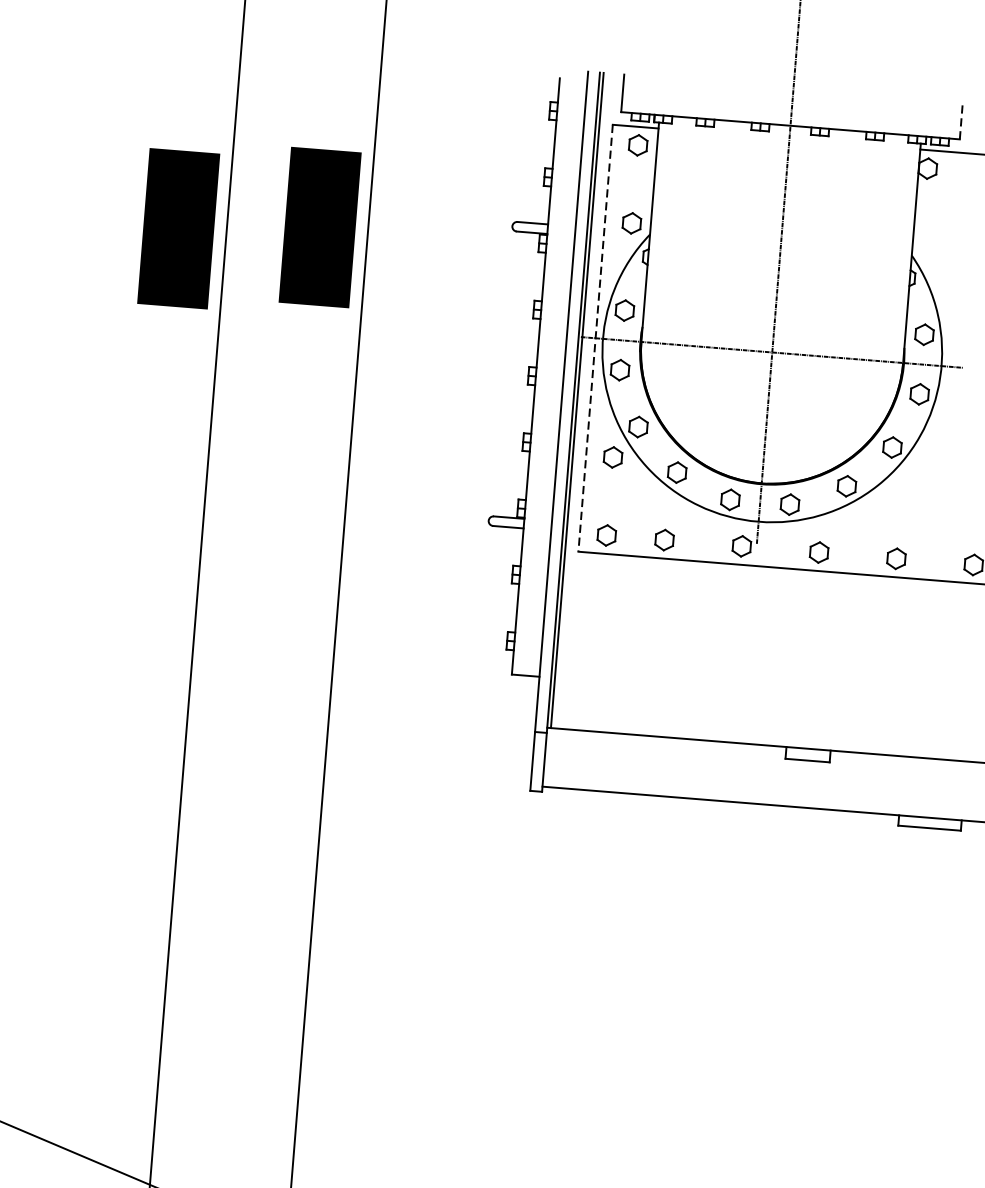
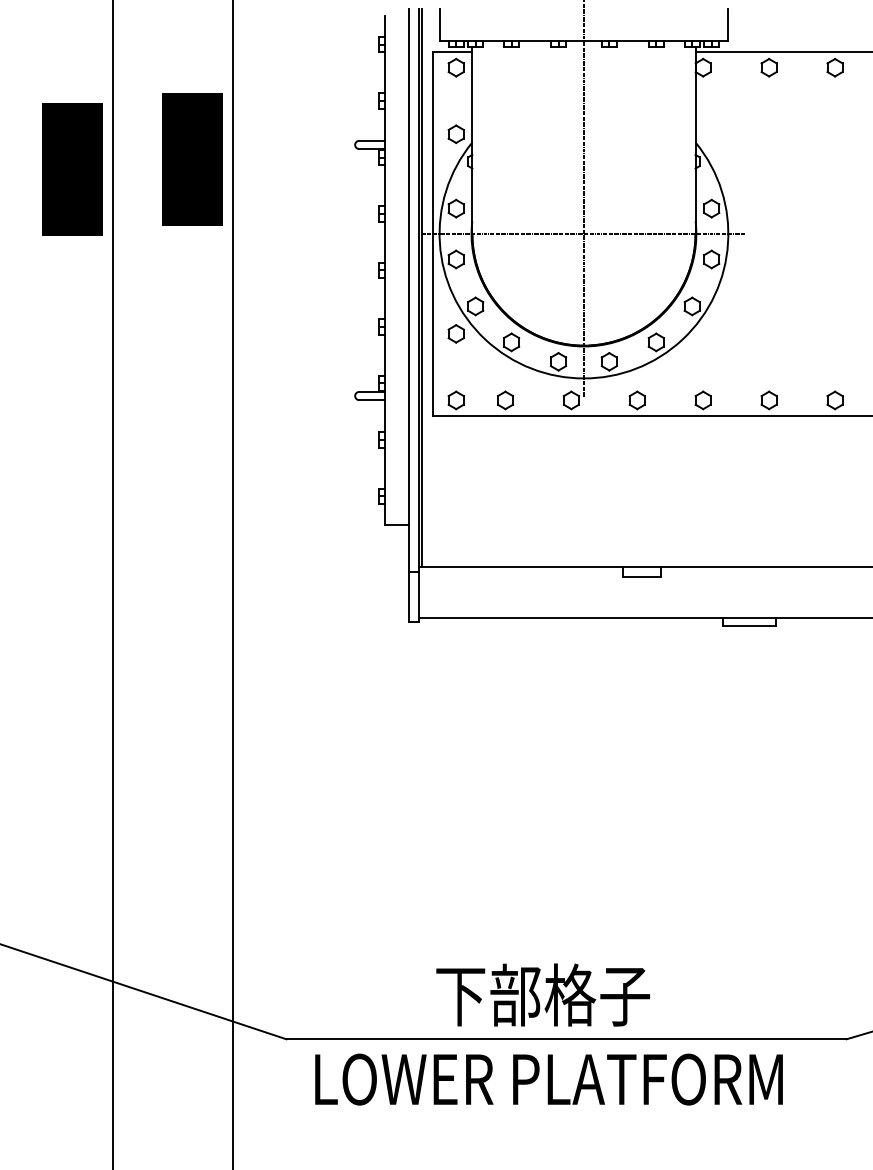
line: (961, 120) -> (728, 24), dashed -> solid
line: (595, 338) -> (433, 234), dashed -> solid

